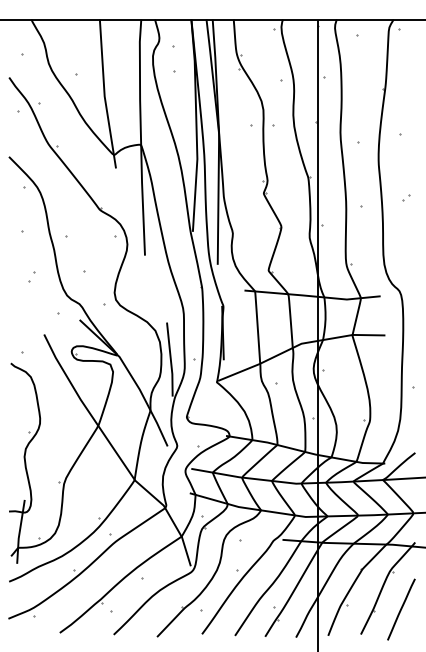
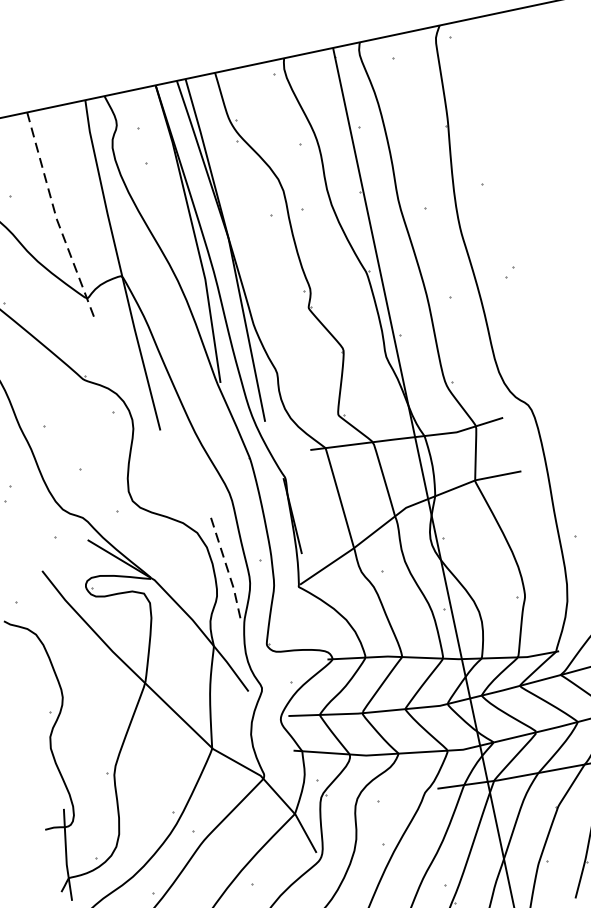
line: (104, 94) -> (55, 216), solid -> dashed
line: (170, 360) -> (227, 570), solid -> dashed

